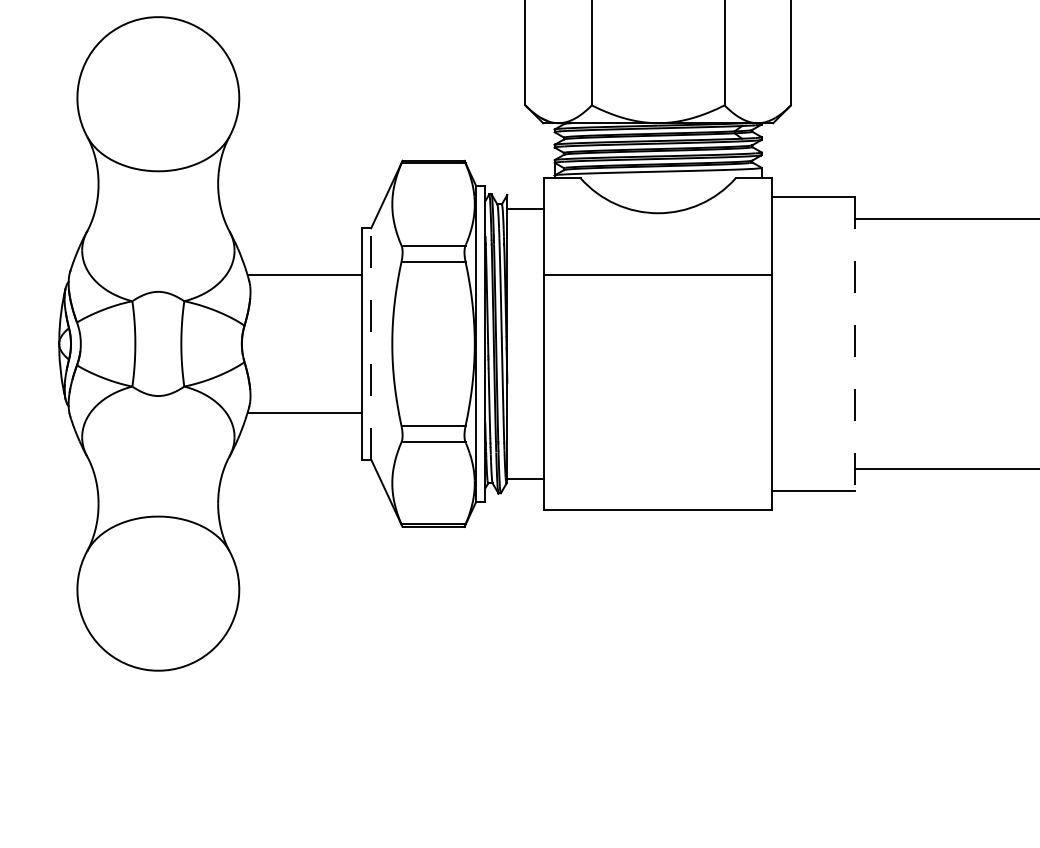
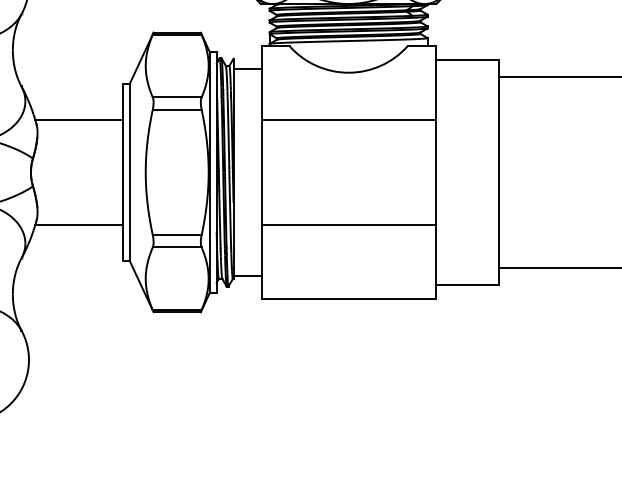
line: (371, 343) -> (129, 172), dashed -> solid
line: (855, 344) -> (499, 172), dashed -> solid
line: (658, 412) -> (348, 224), added

